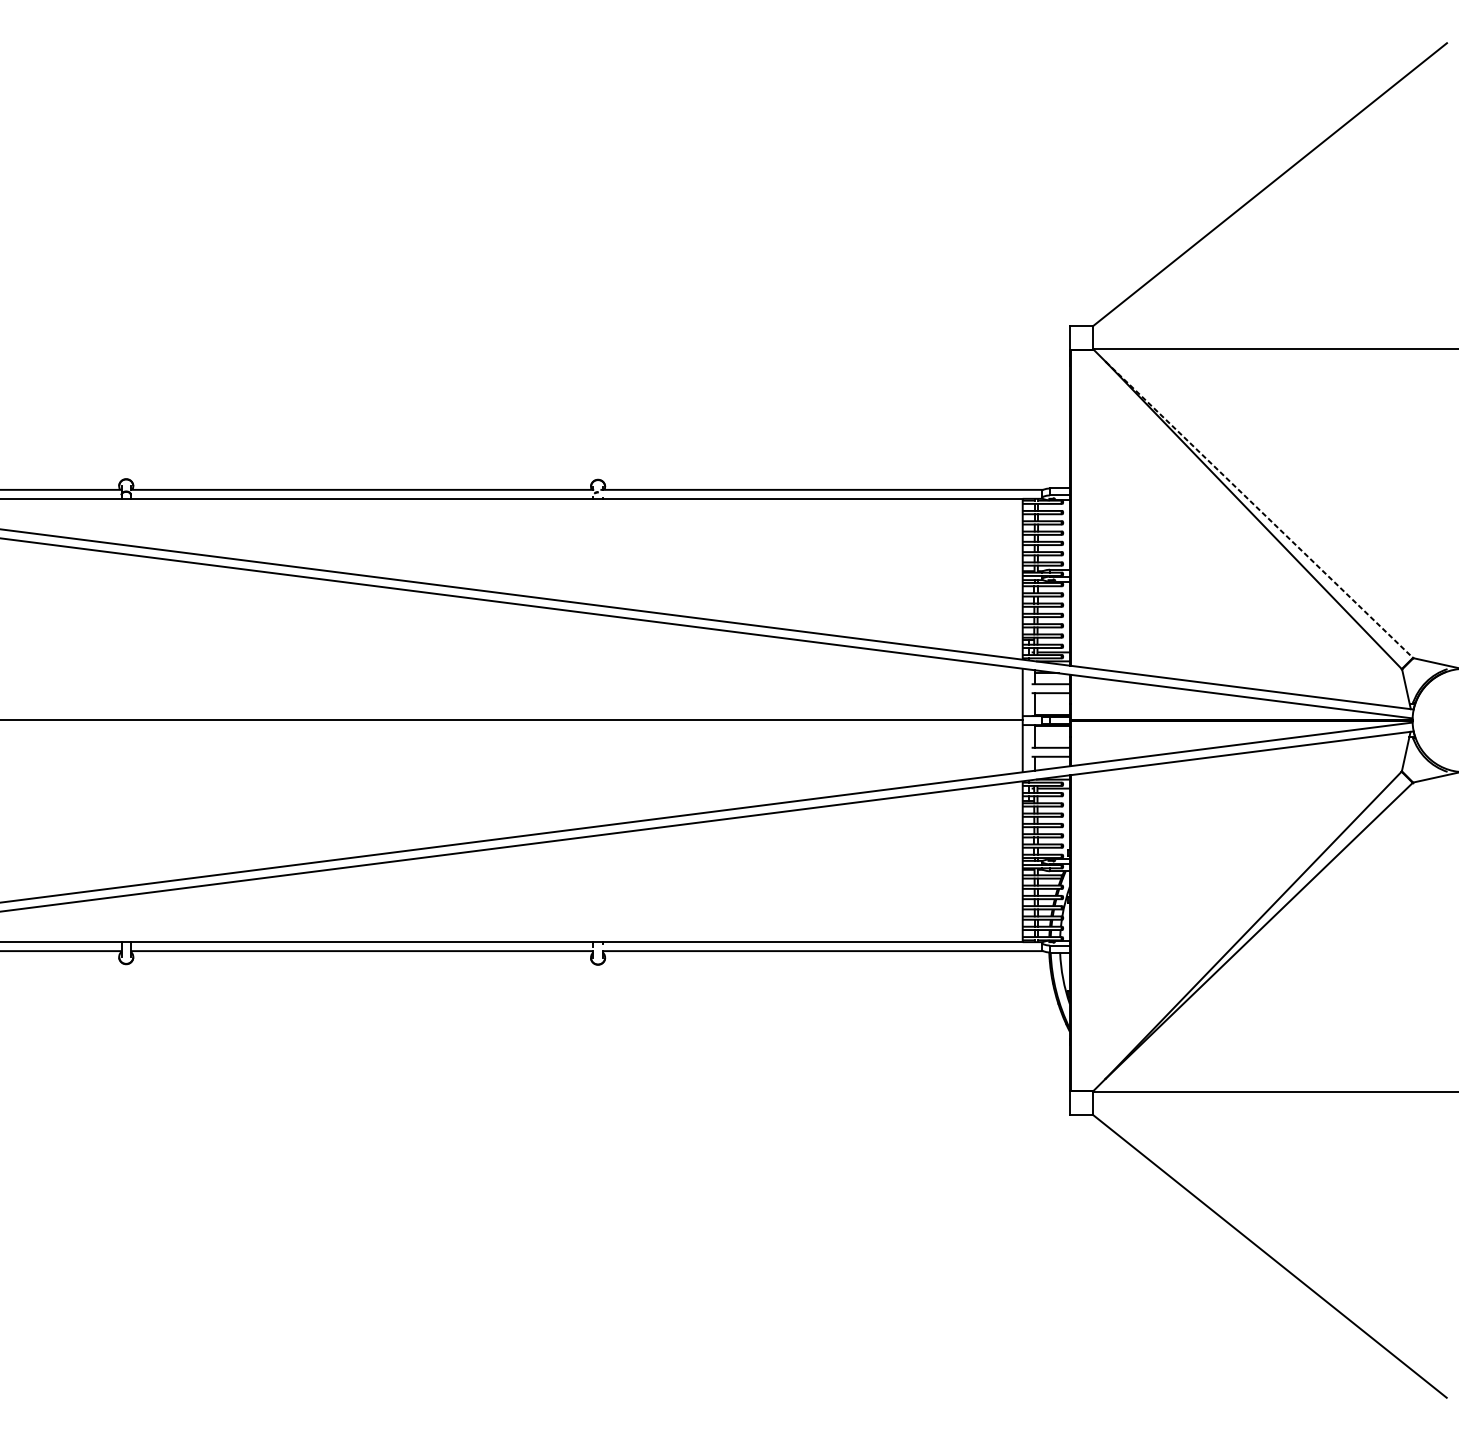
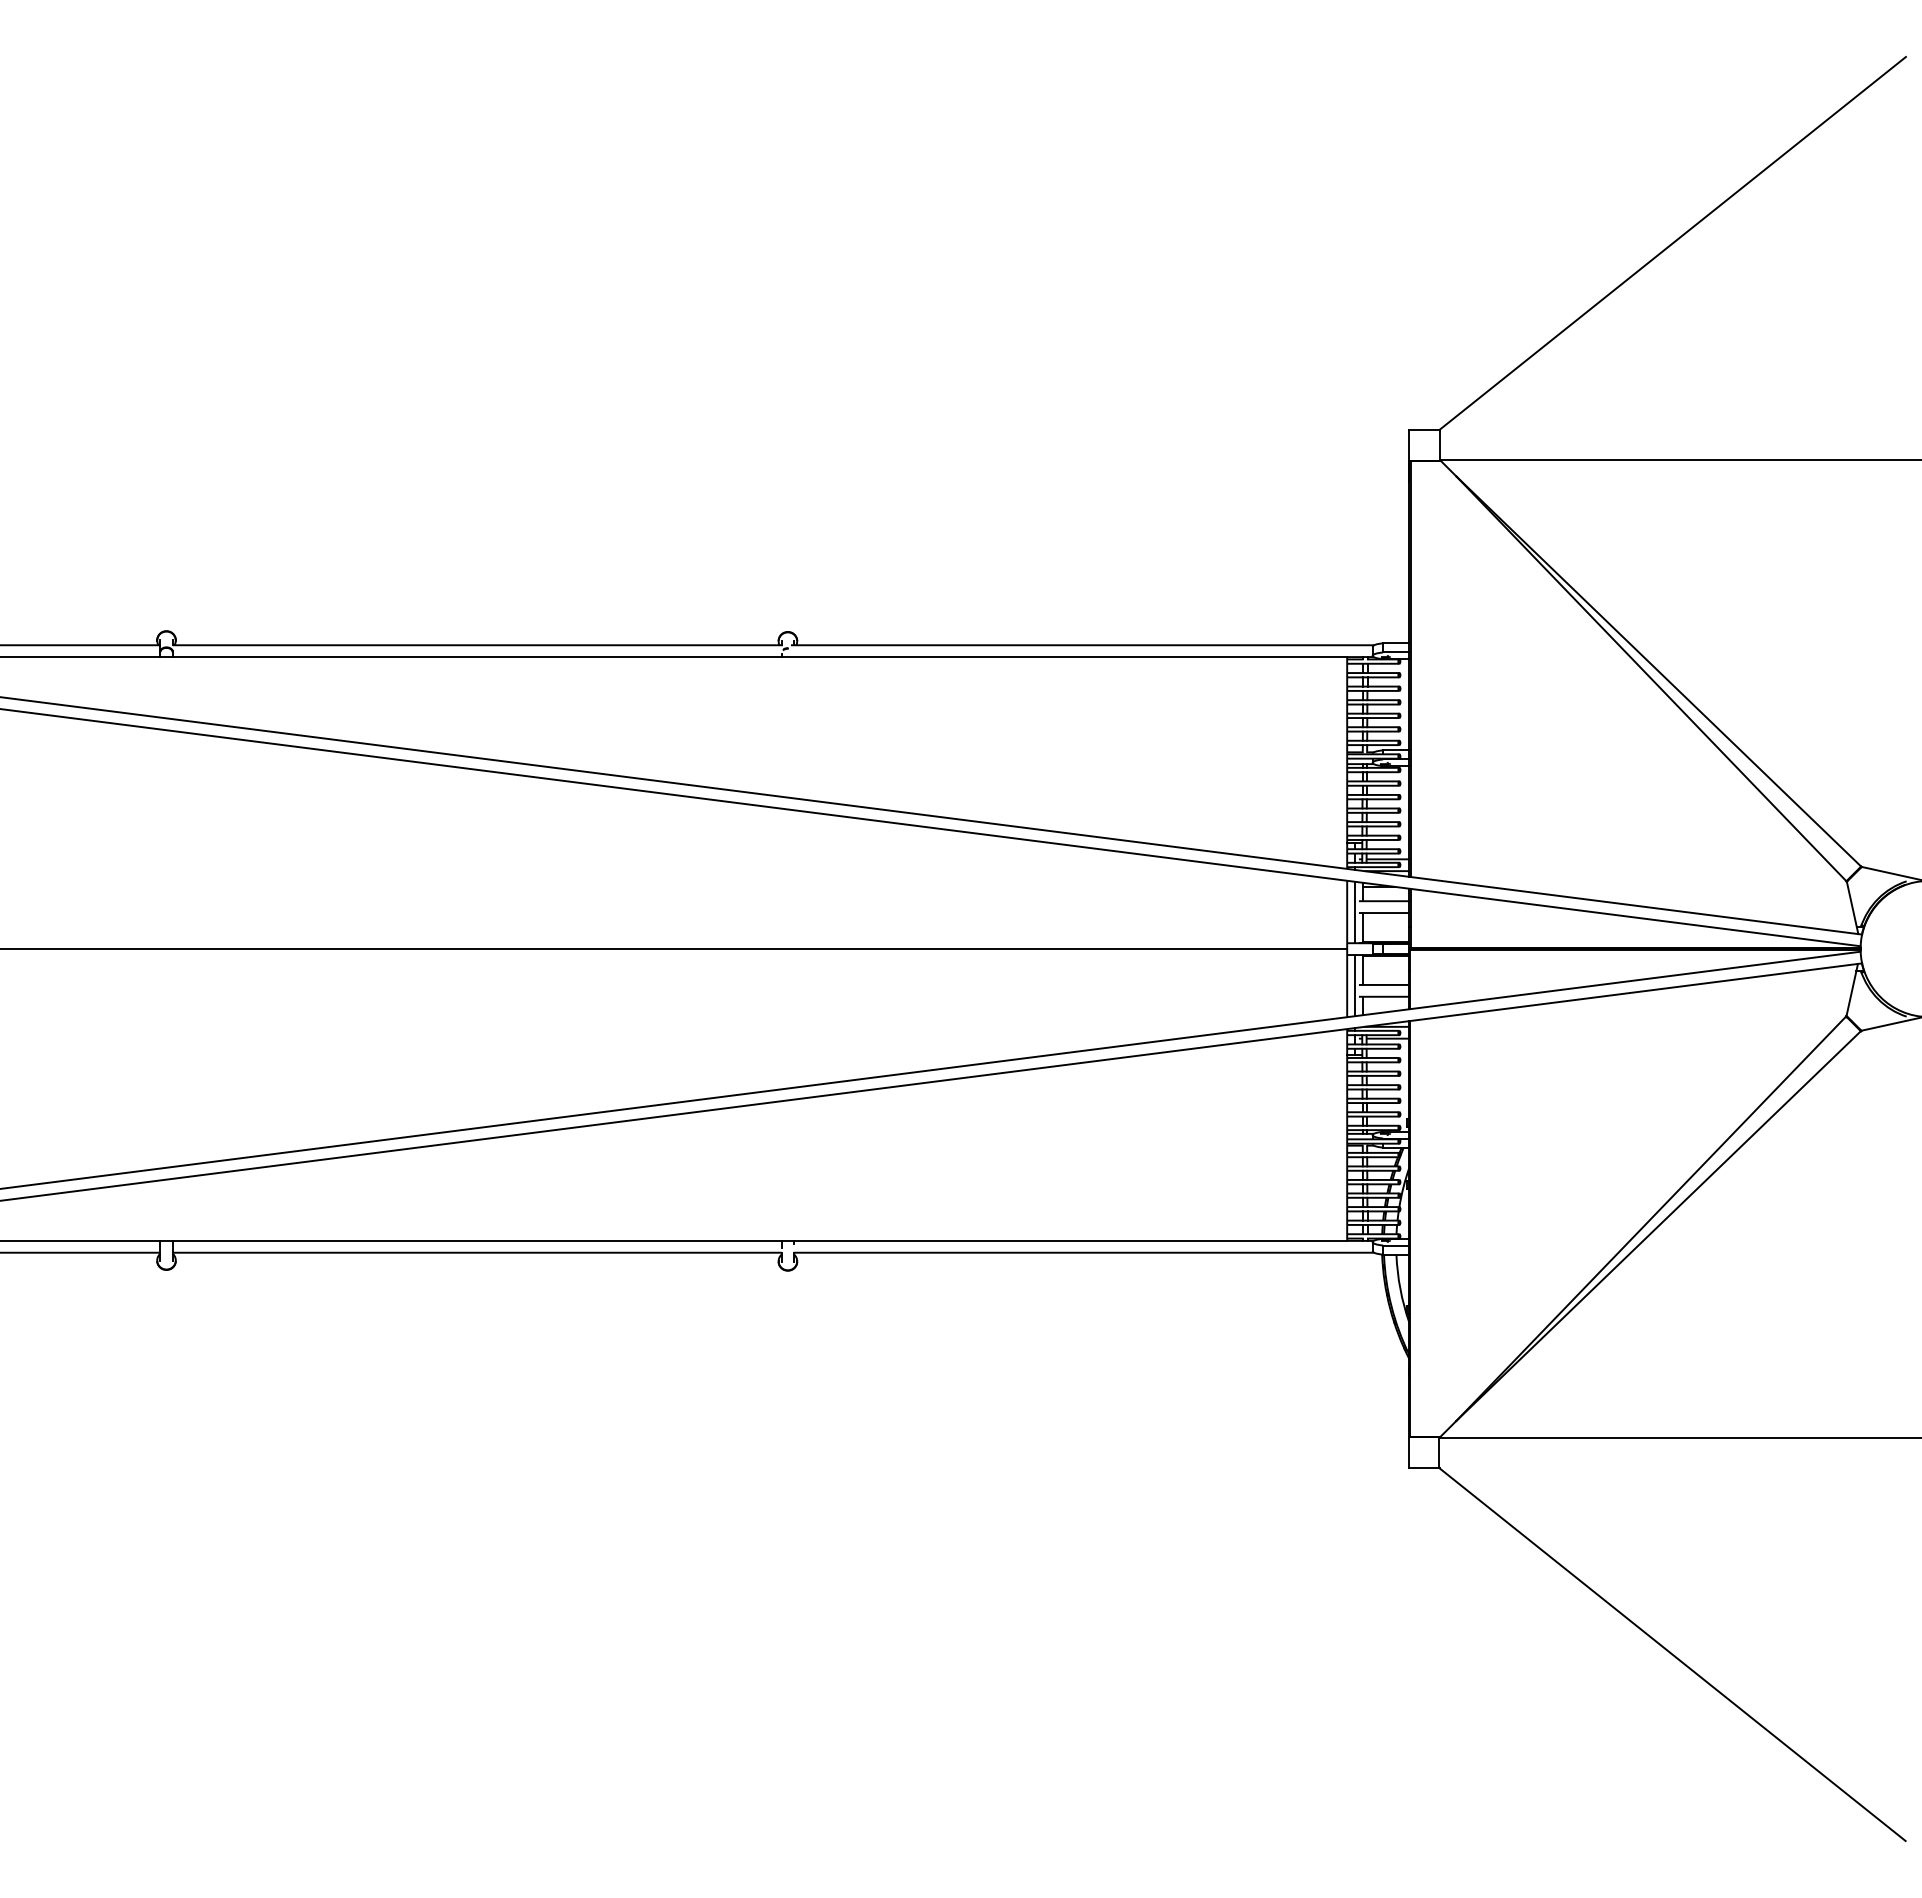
line: (1259, 509) -> (1658, 671), dashed -> solid
line: (1029, 692) -> (1355, 912), added
line: (1029, 748) -> (1355, 985), added

